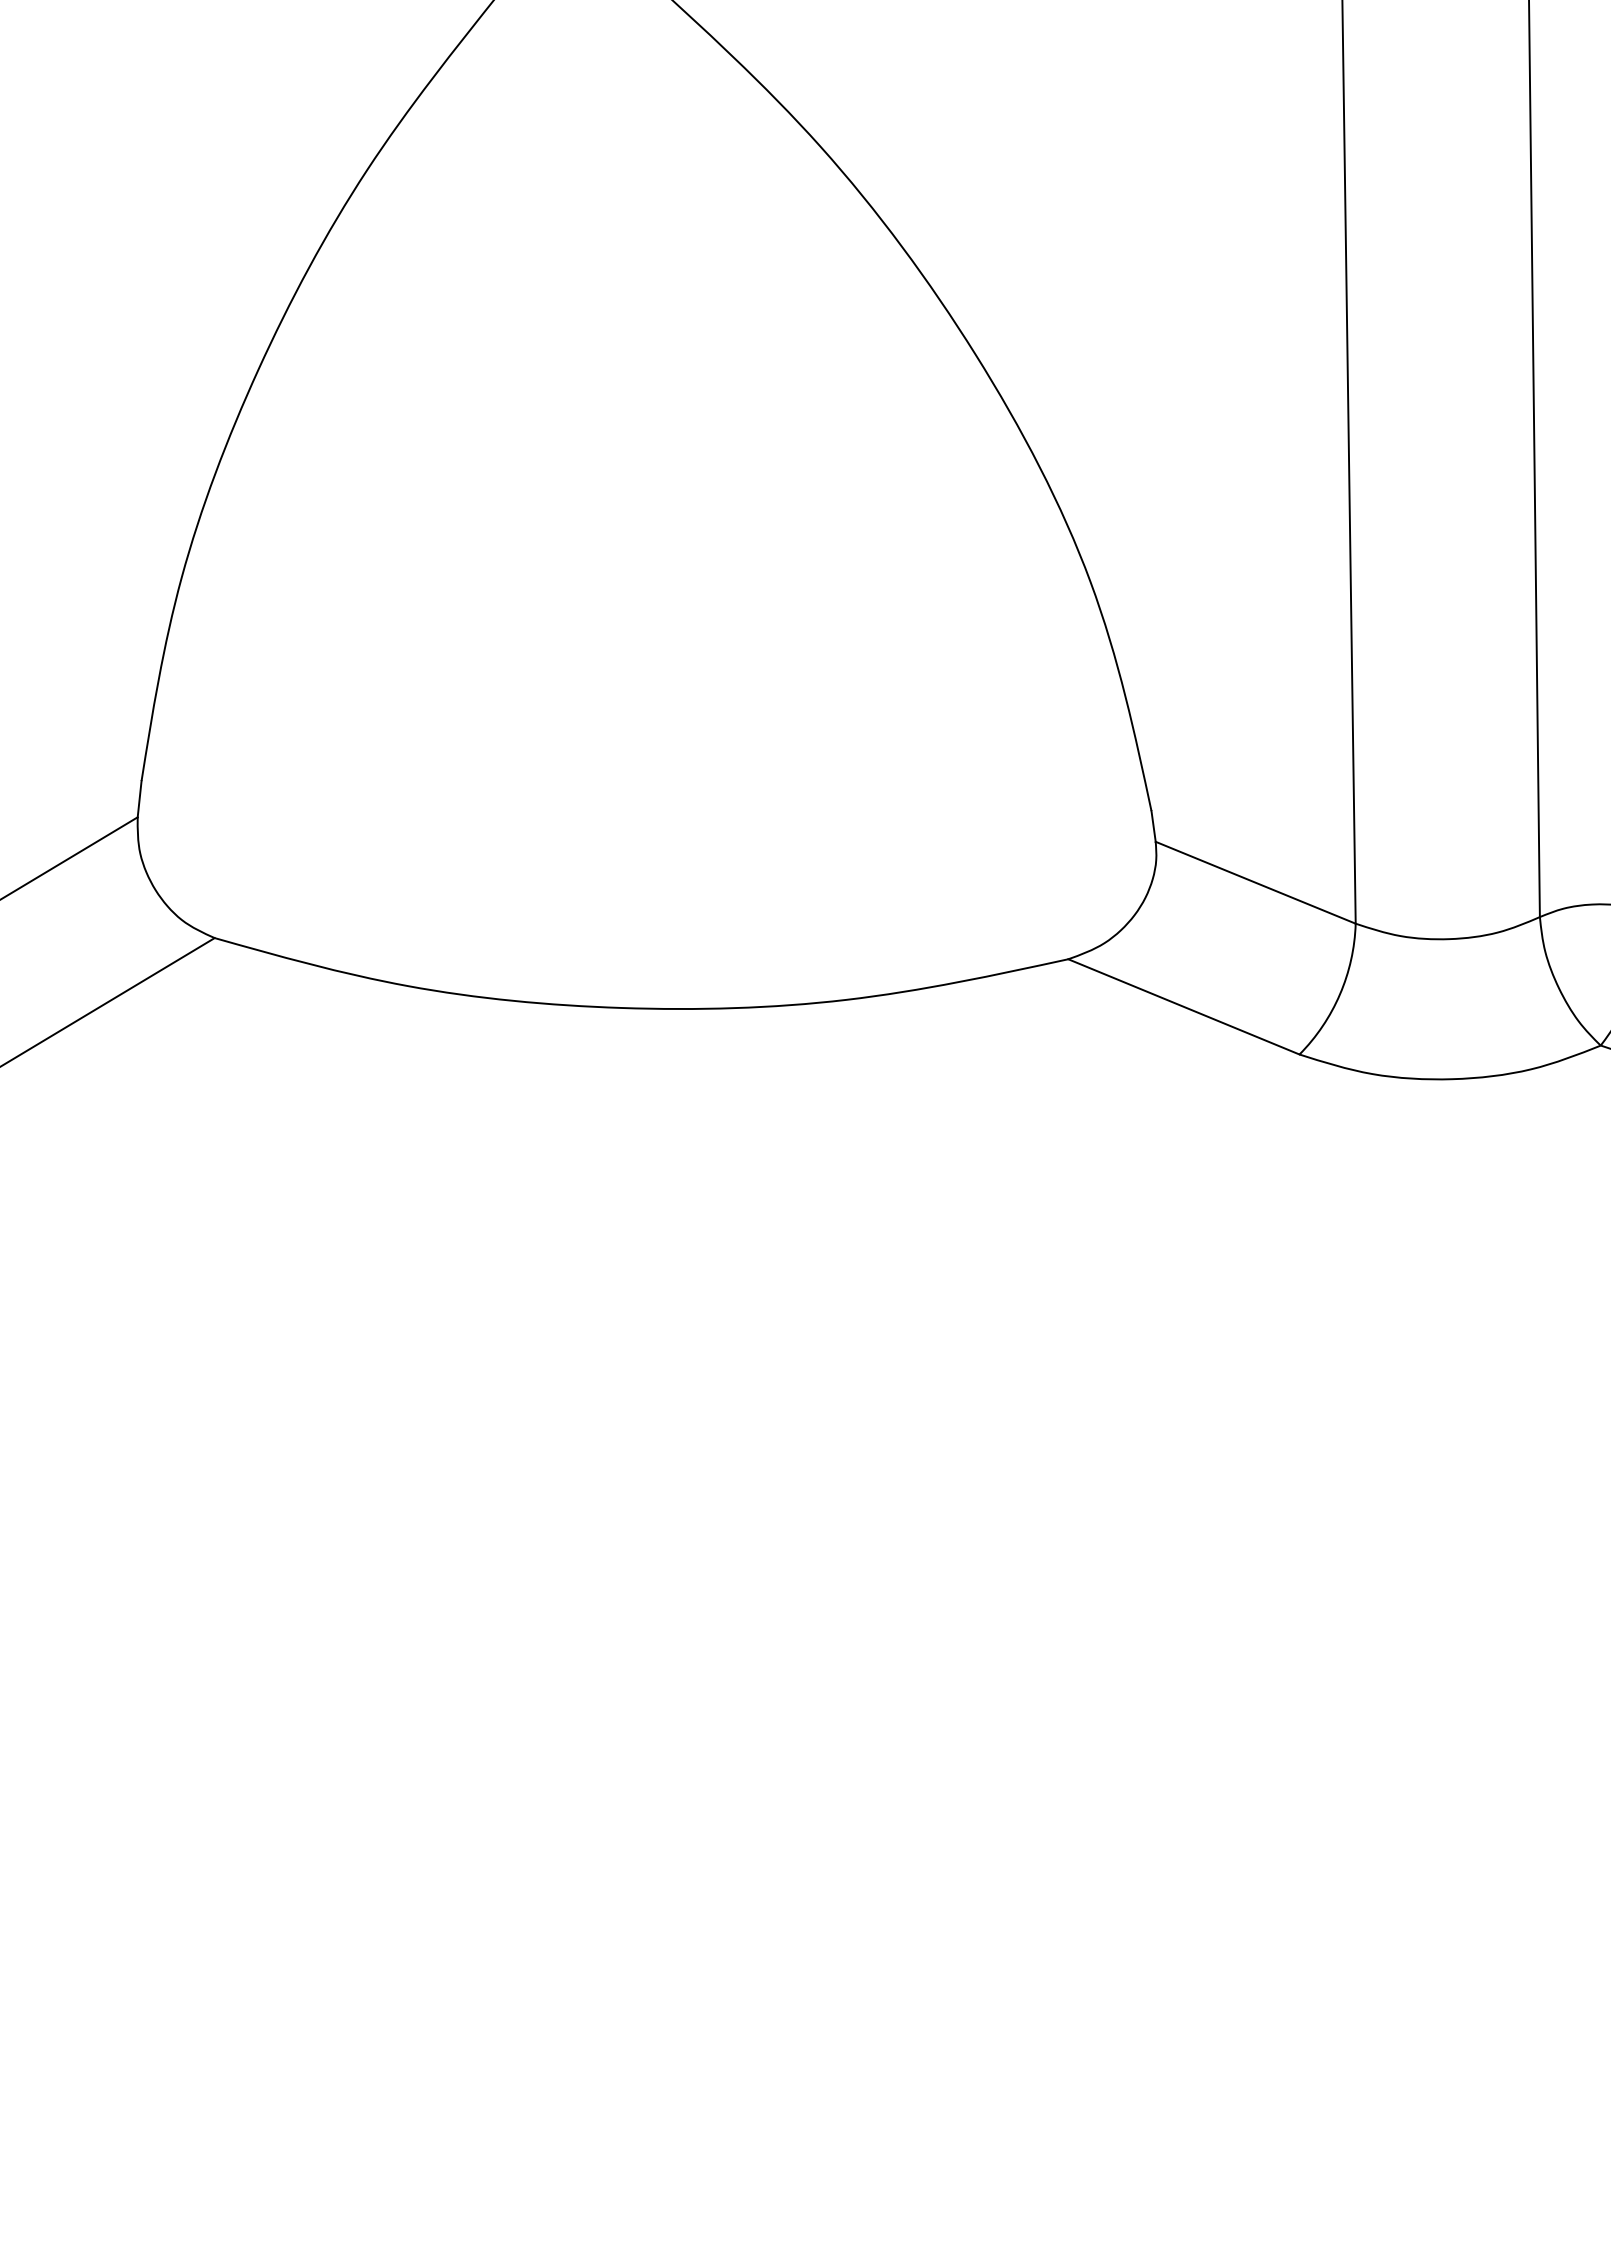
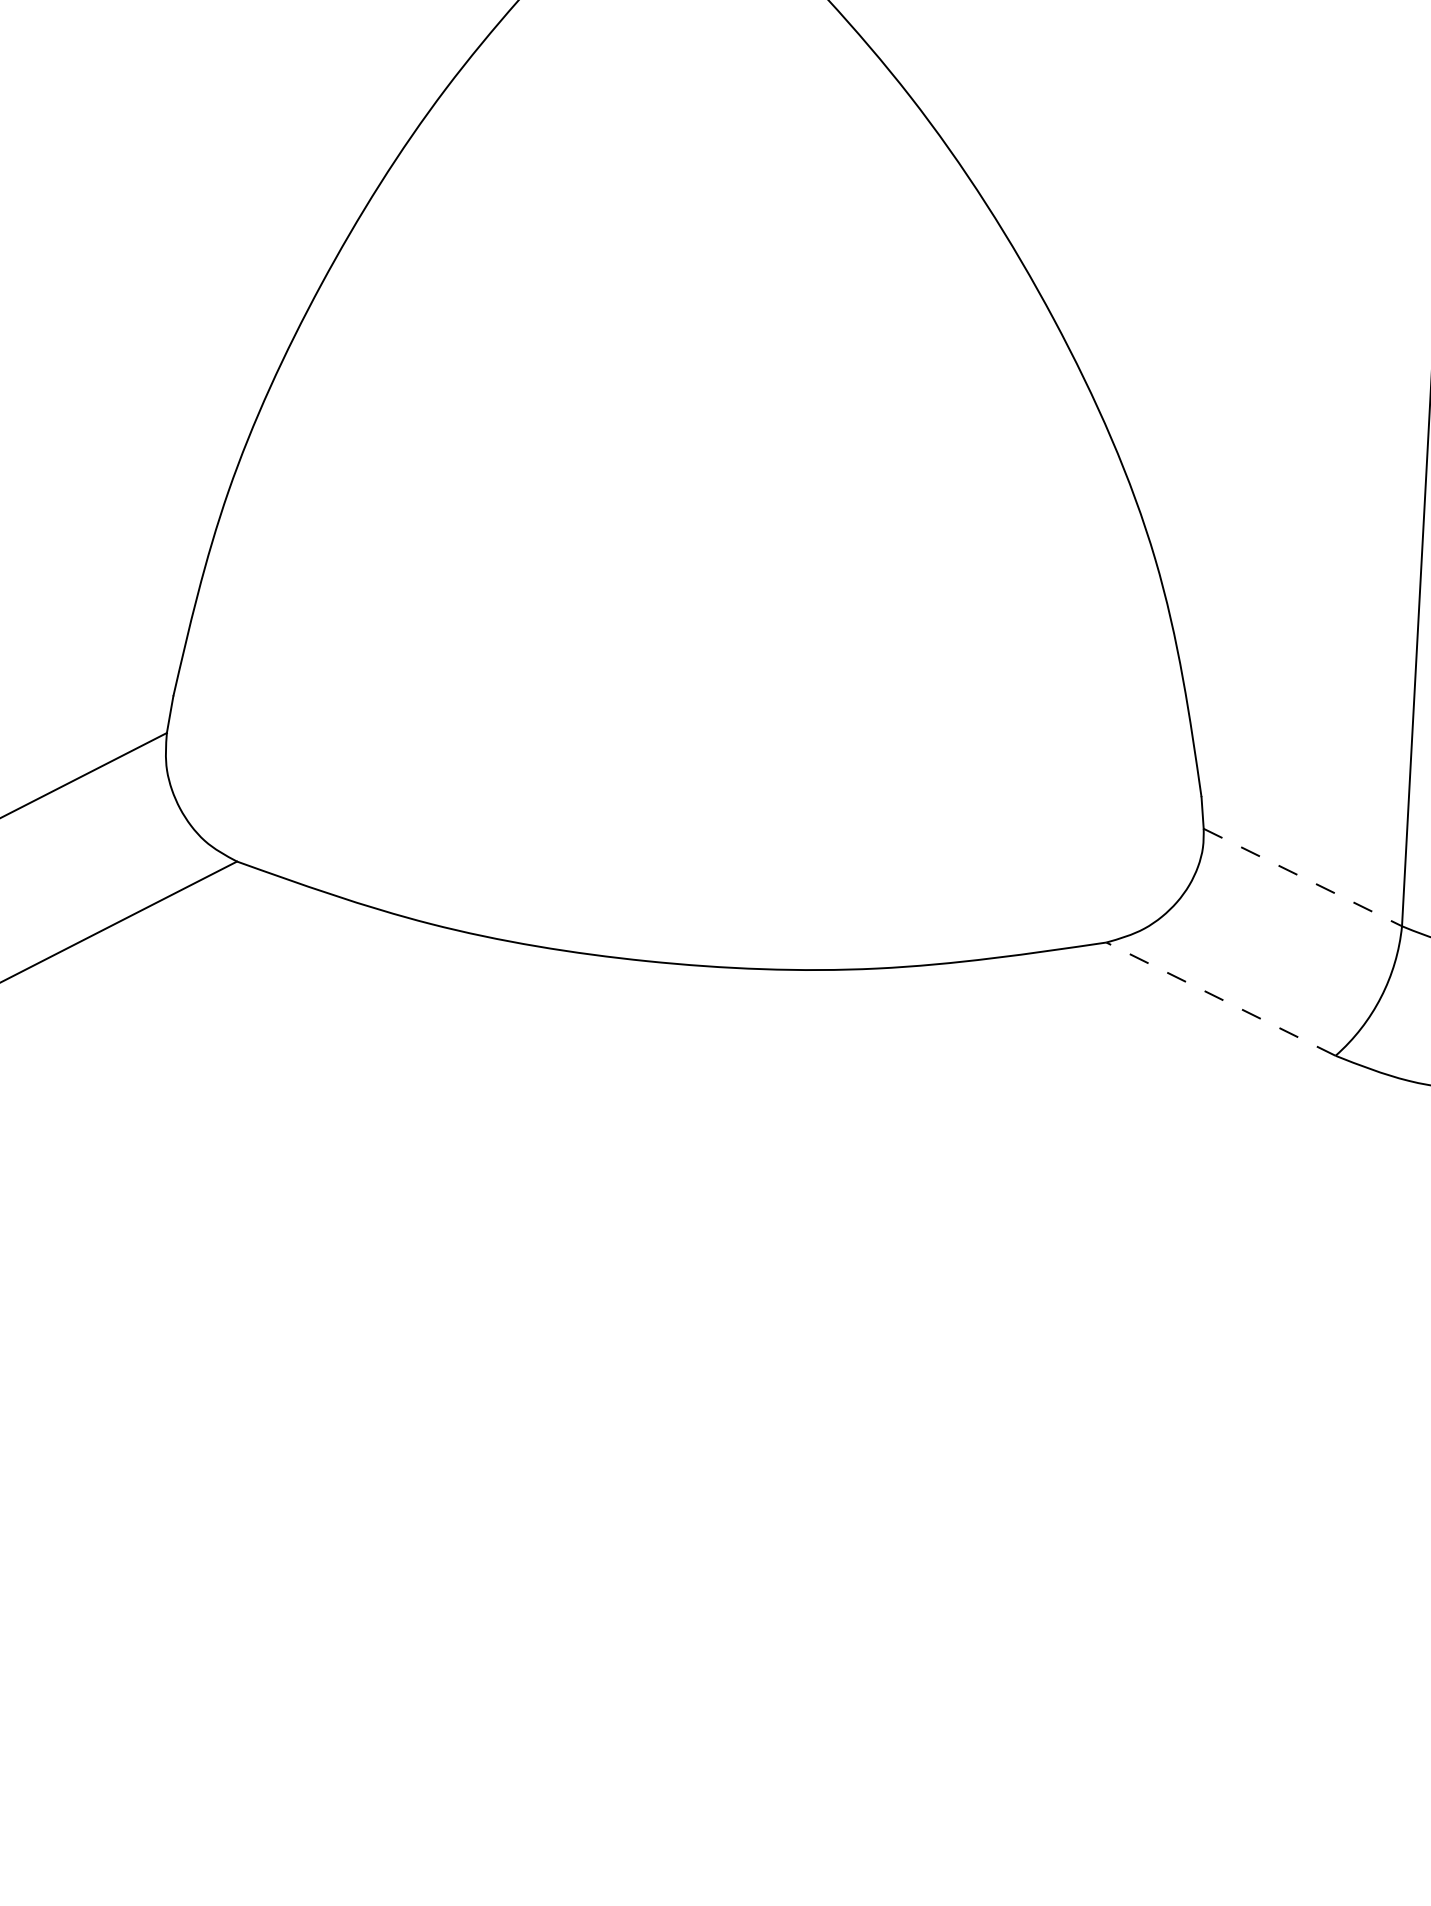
line: (1256, 882) -> (1303, 877), solid -> dashed
line: (1183, 1006) -> (1220, 998), solid -> dashed

